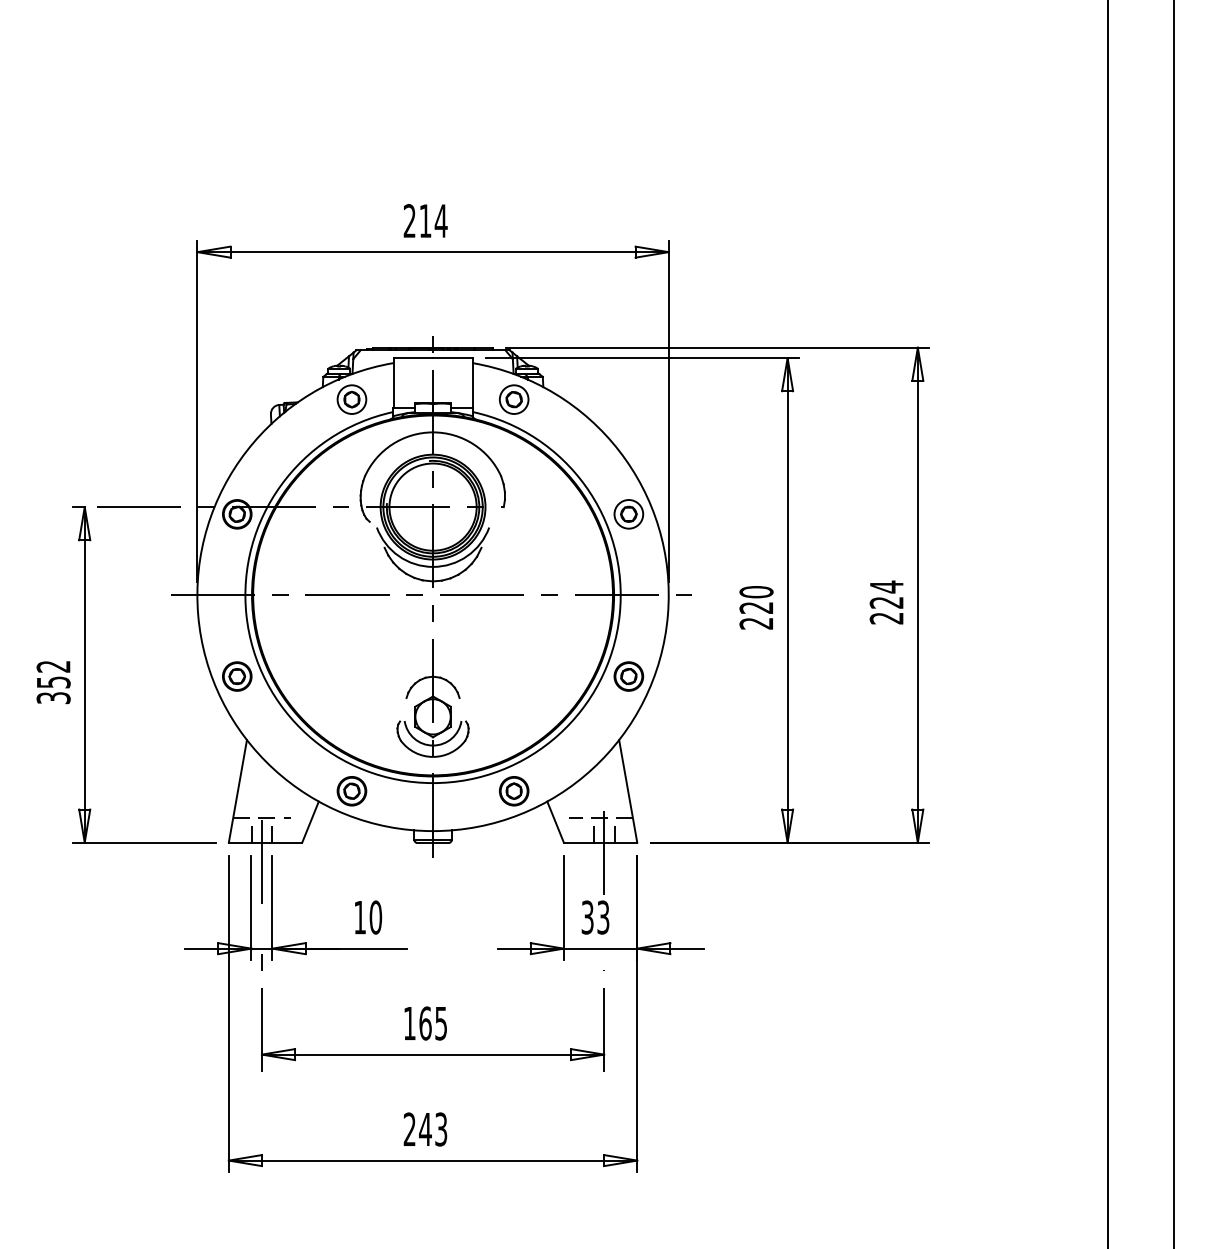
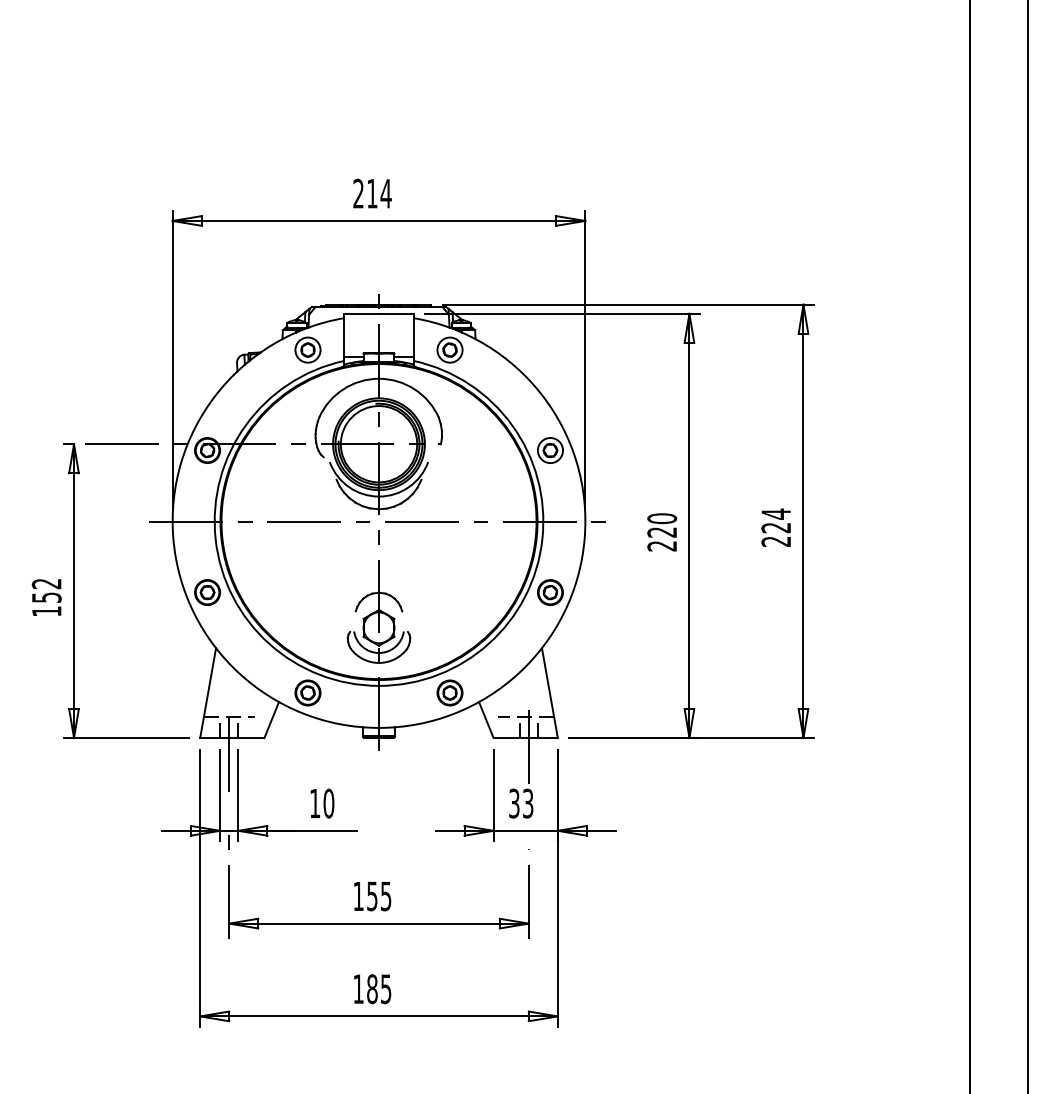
text: (53, 698) -> (46, 611), 352 -> 152
text: (425, 1023) -> (372, 896), 165 -> 155
text: (425, 1129) -> (372, 989), 243 -> 185

